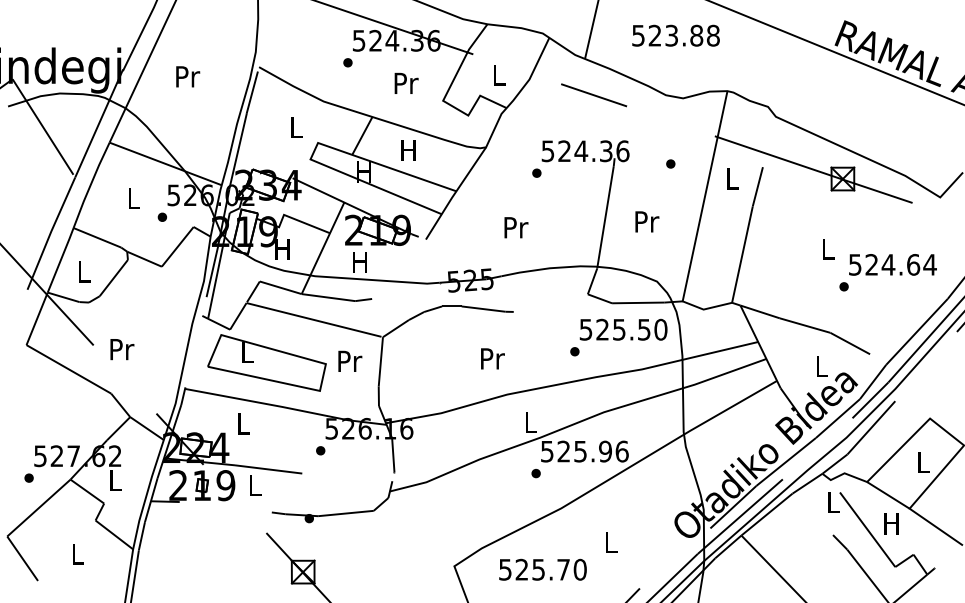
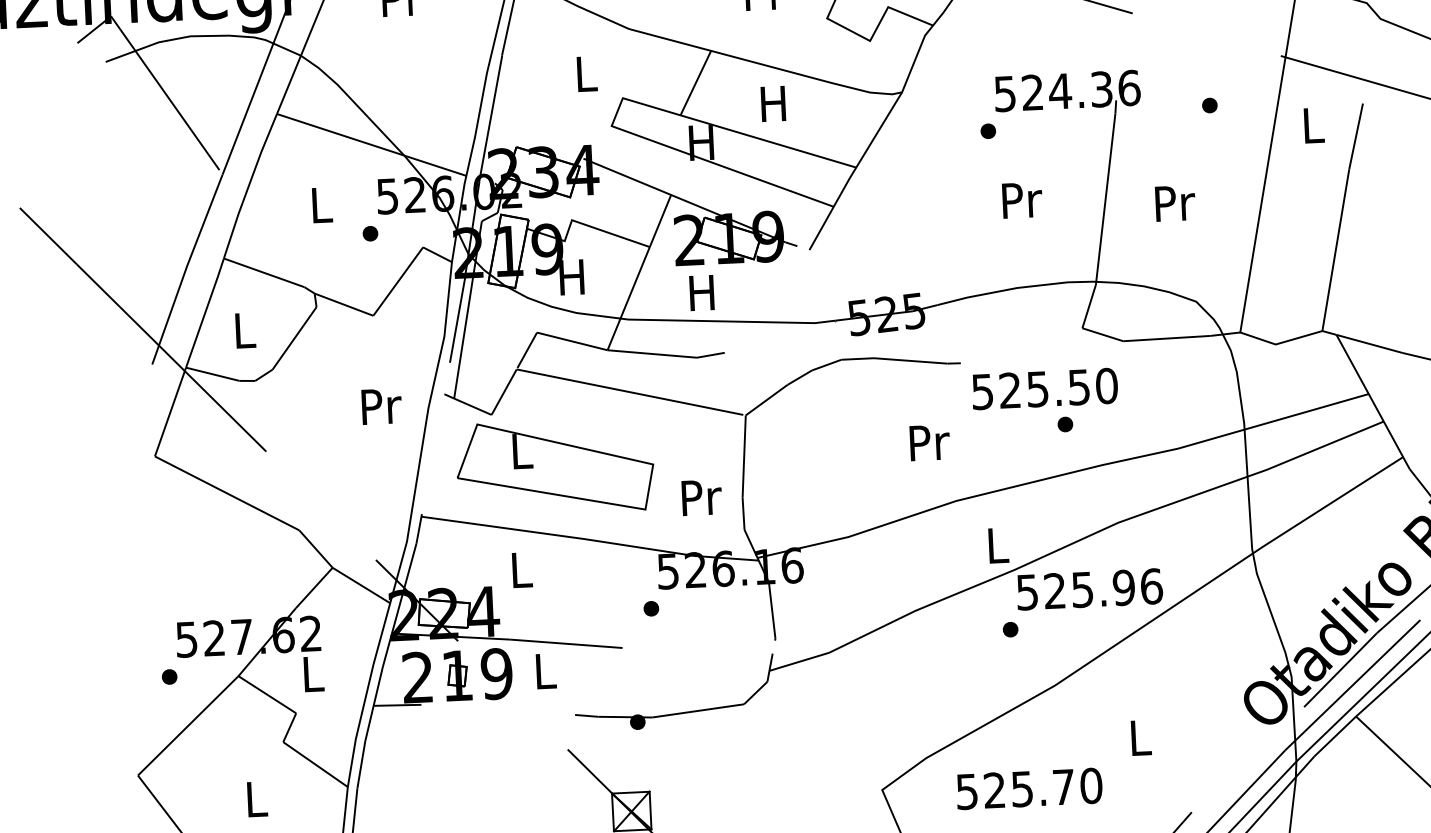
text: (516, 227) -> (1022, 199), moved
text: (623, 329) -> (1044, 388), moved
text: (122, 349) -> (382, 406), moved
text: (350, 360) -> (702, 496), moved

